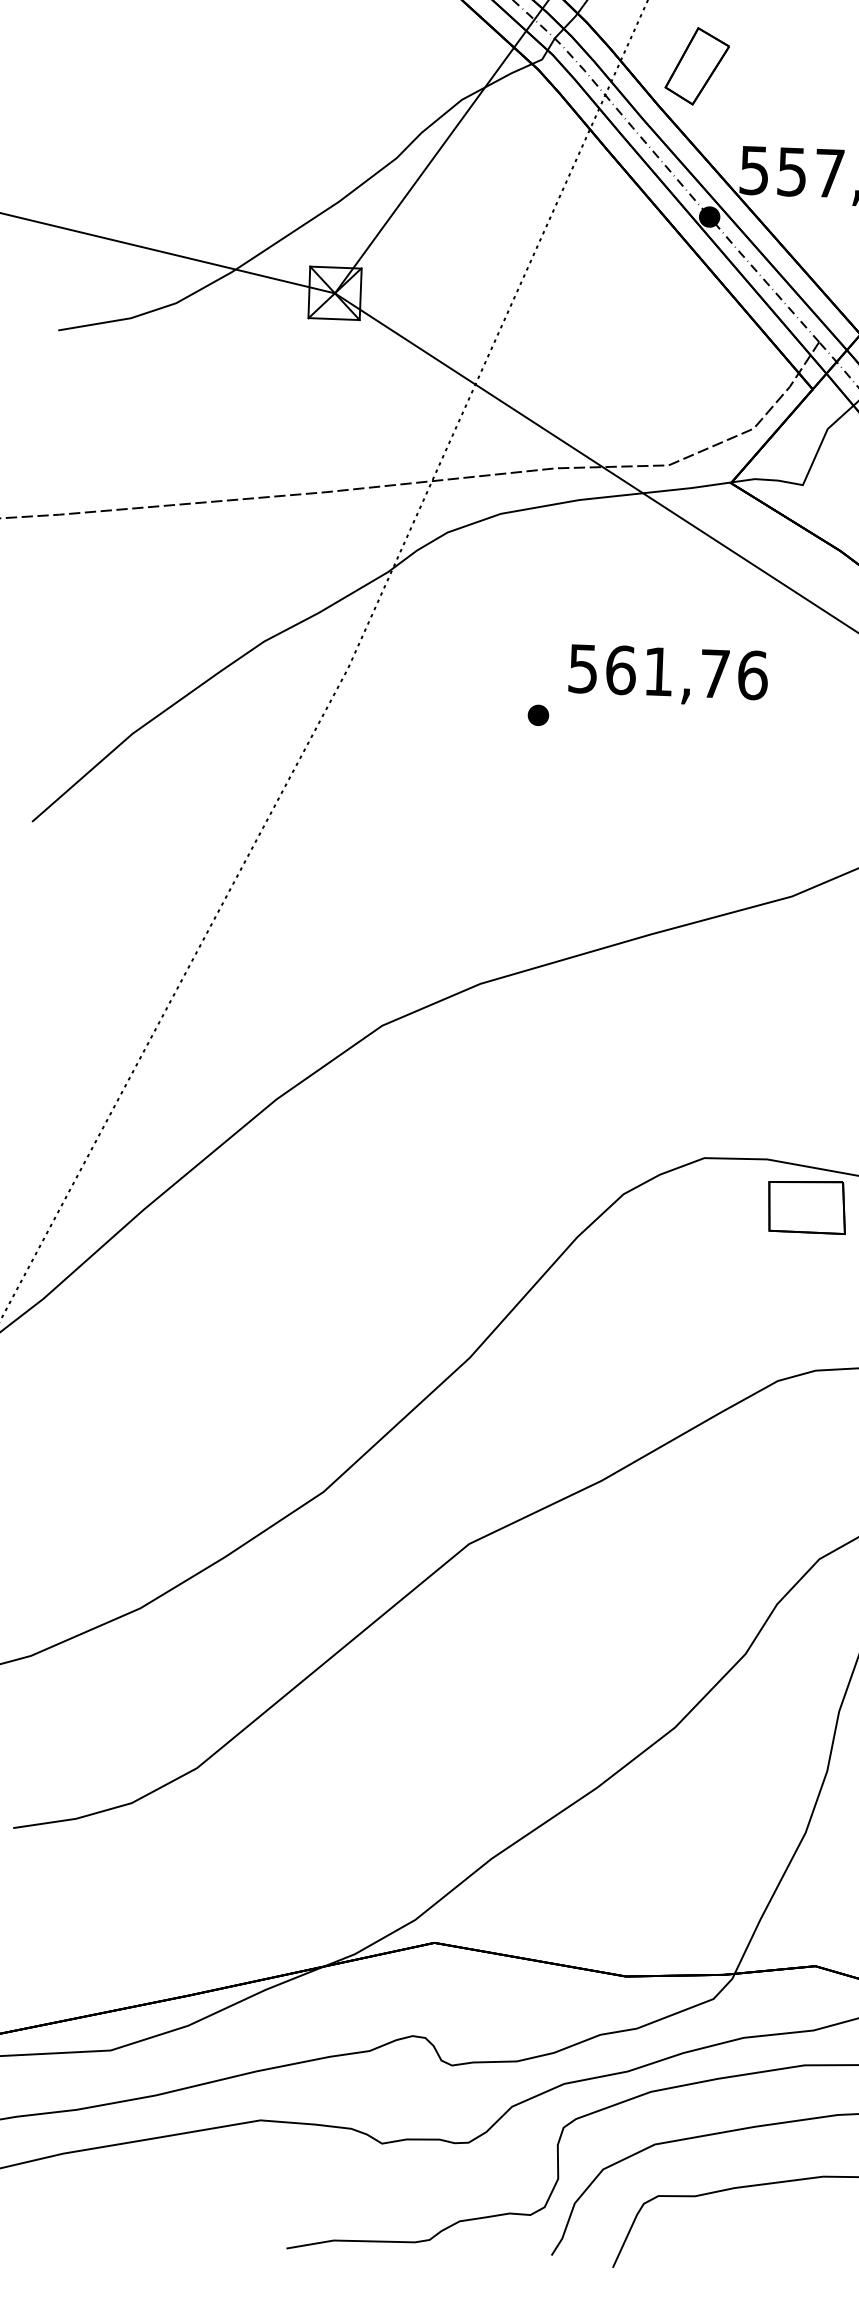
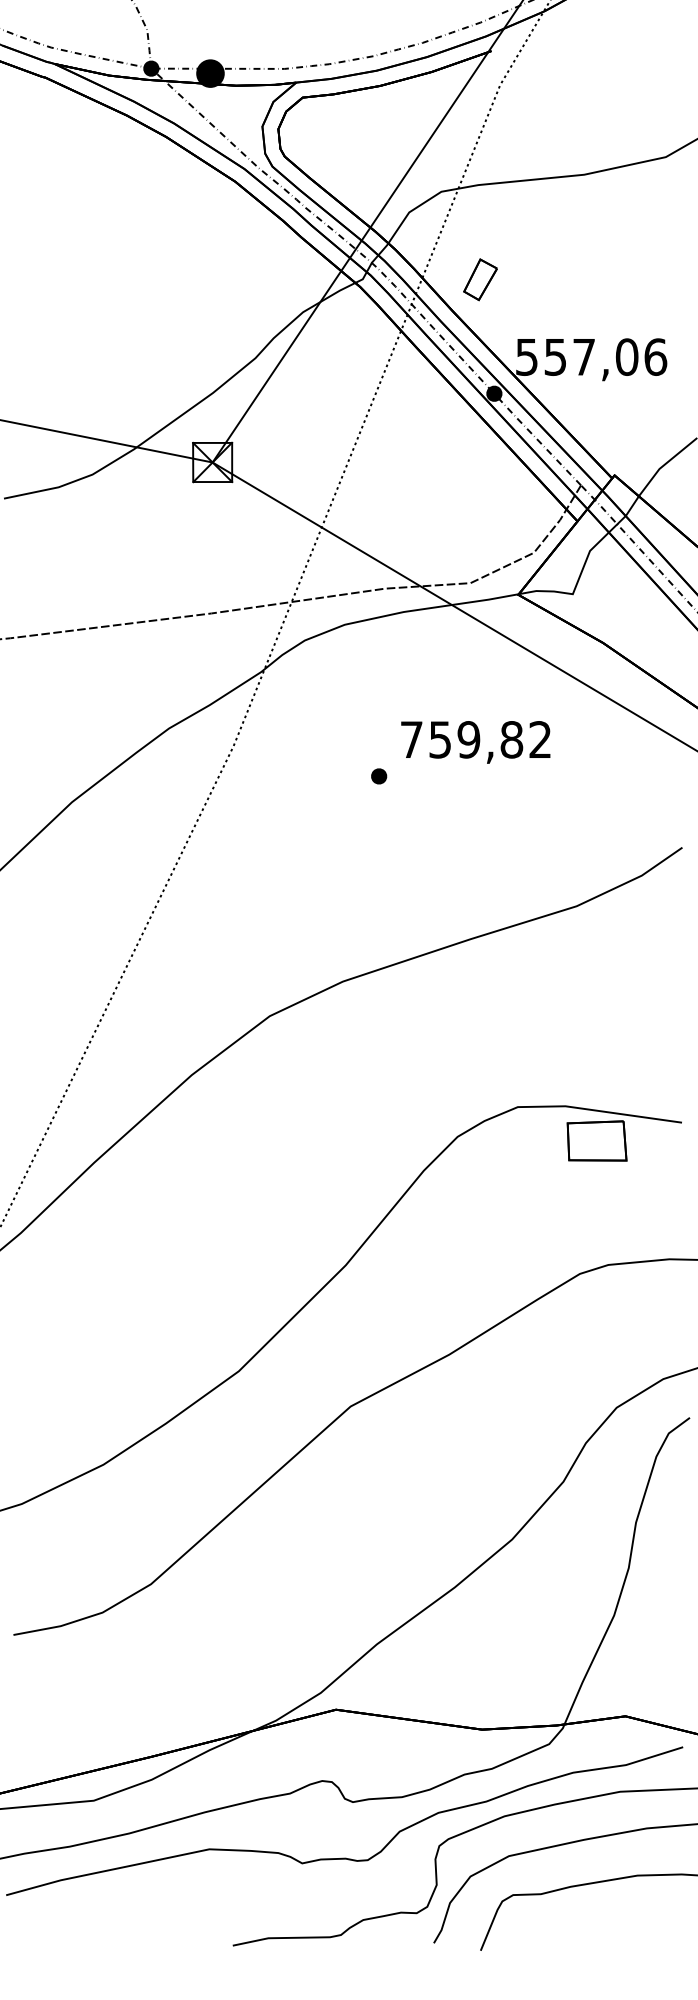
part: (697, 65) -> (480, 279), size x0.7
text: (668, 671) -> (476, 739), 561,76 -> 759,82

